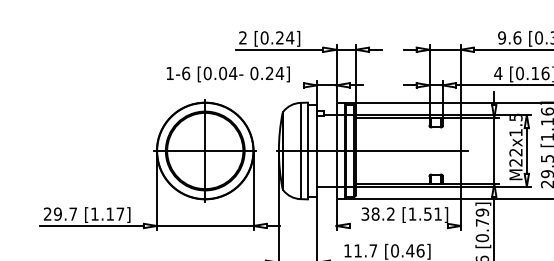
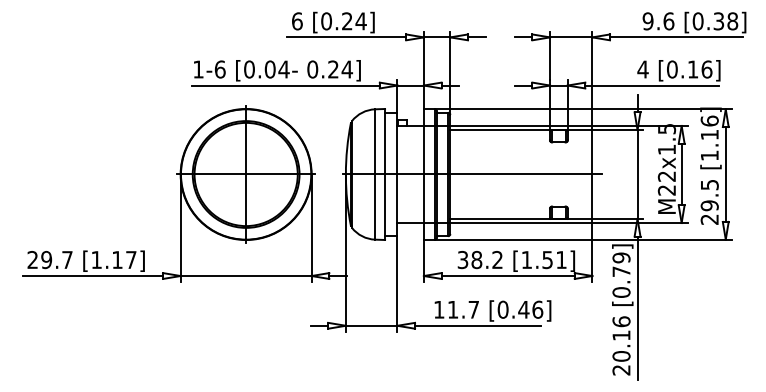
text: (243, 38) -> (297, 21), 2 -> 6
line: (234, 85) -> (285, 85), added
line: (398, 226) -> (507, 276), added

